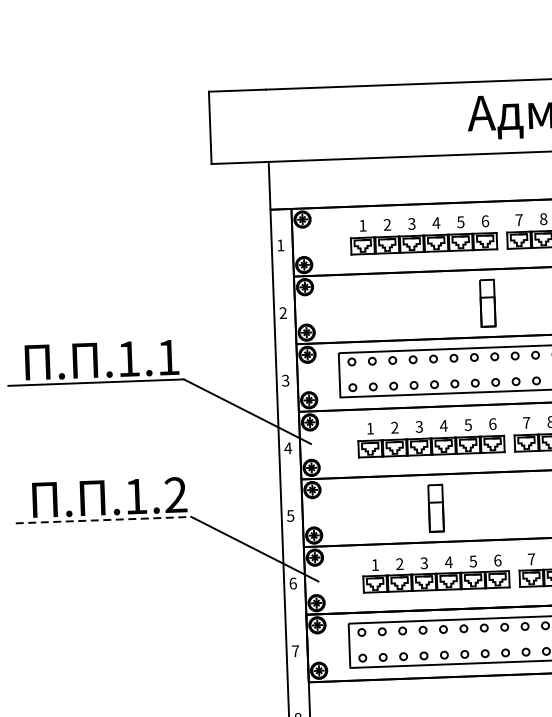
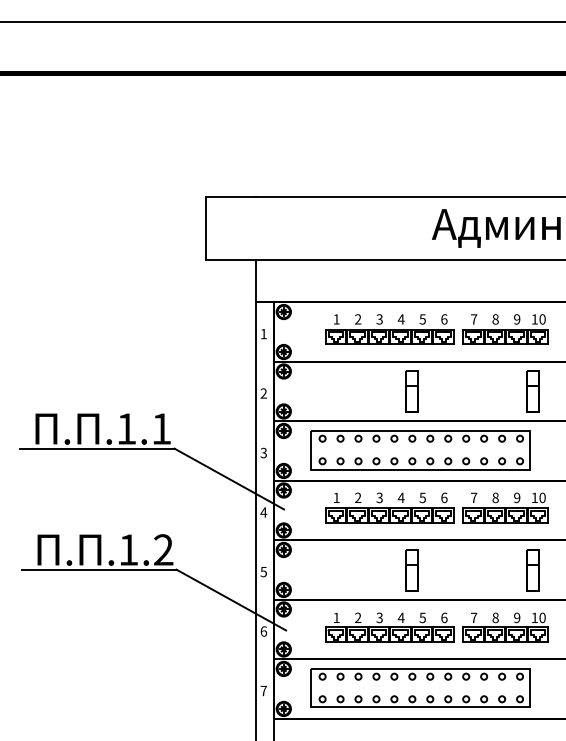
part: (487, 303) -> (411, 391), moved
part: (435, 508) -> (411, 570), moved
line: (103, 519) -> (99, 569), dashed -> solid

